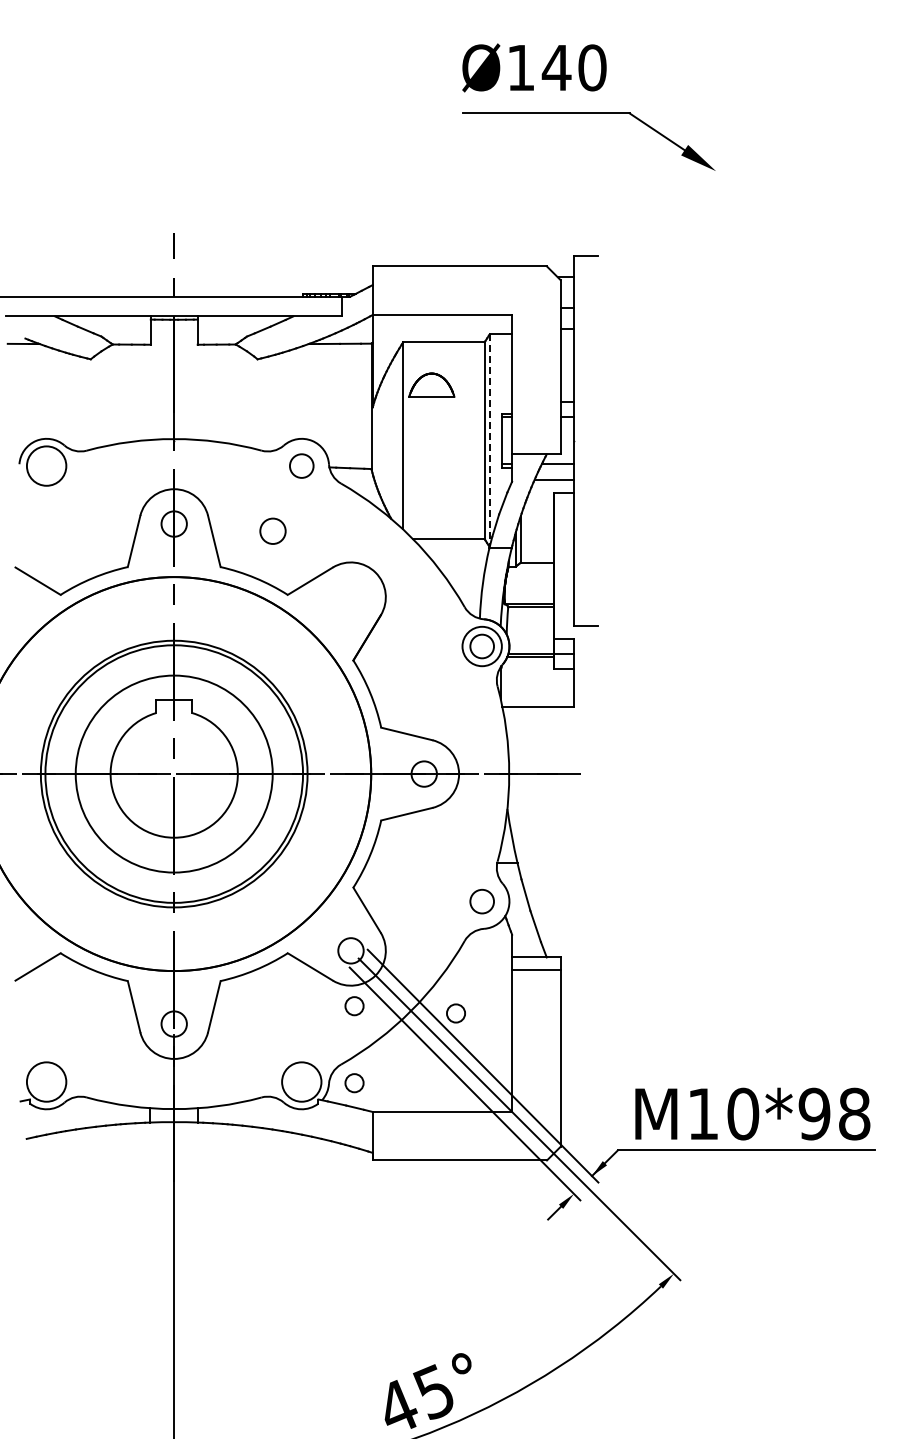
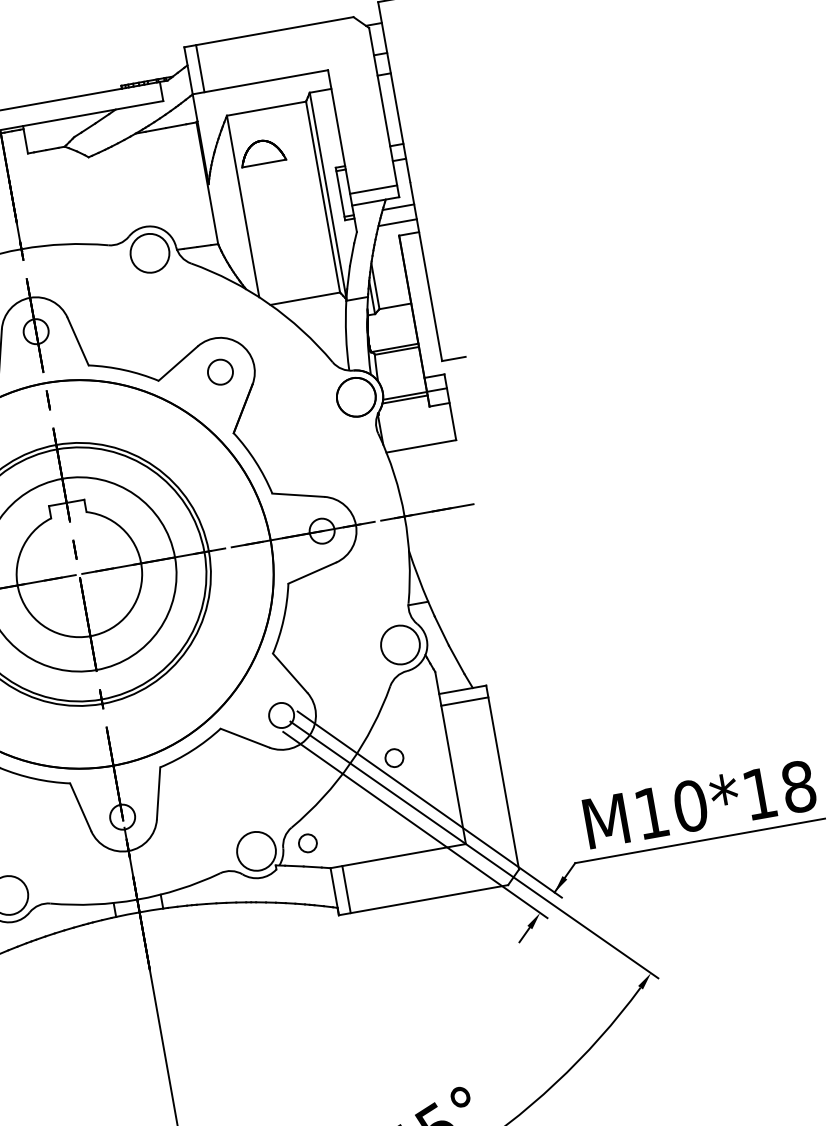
line: (384, 290) -> (199, 68), added
line: (489, 440) -> (327, 196), dashed -> solid
line: (536, 442) -> (373, 189), added
circle: (301, 465) -> (149, 252), size x1.67
circle: (272, 530) -> (219, 371), moved
circle: (481, 646) -> (355, 397), size x1.67
circle: (481, 901) -> (399, 644), size x1.67
circle: (354, 1006) -> (294, 768), removed
text: (814, 1113) -> (759, 793), M10*98 -> M10*18
line: (384, 1135) -> (346, 888), added

